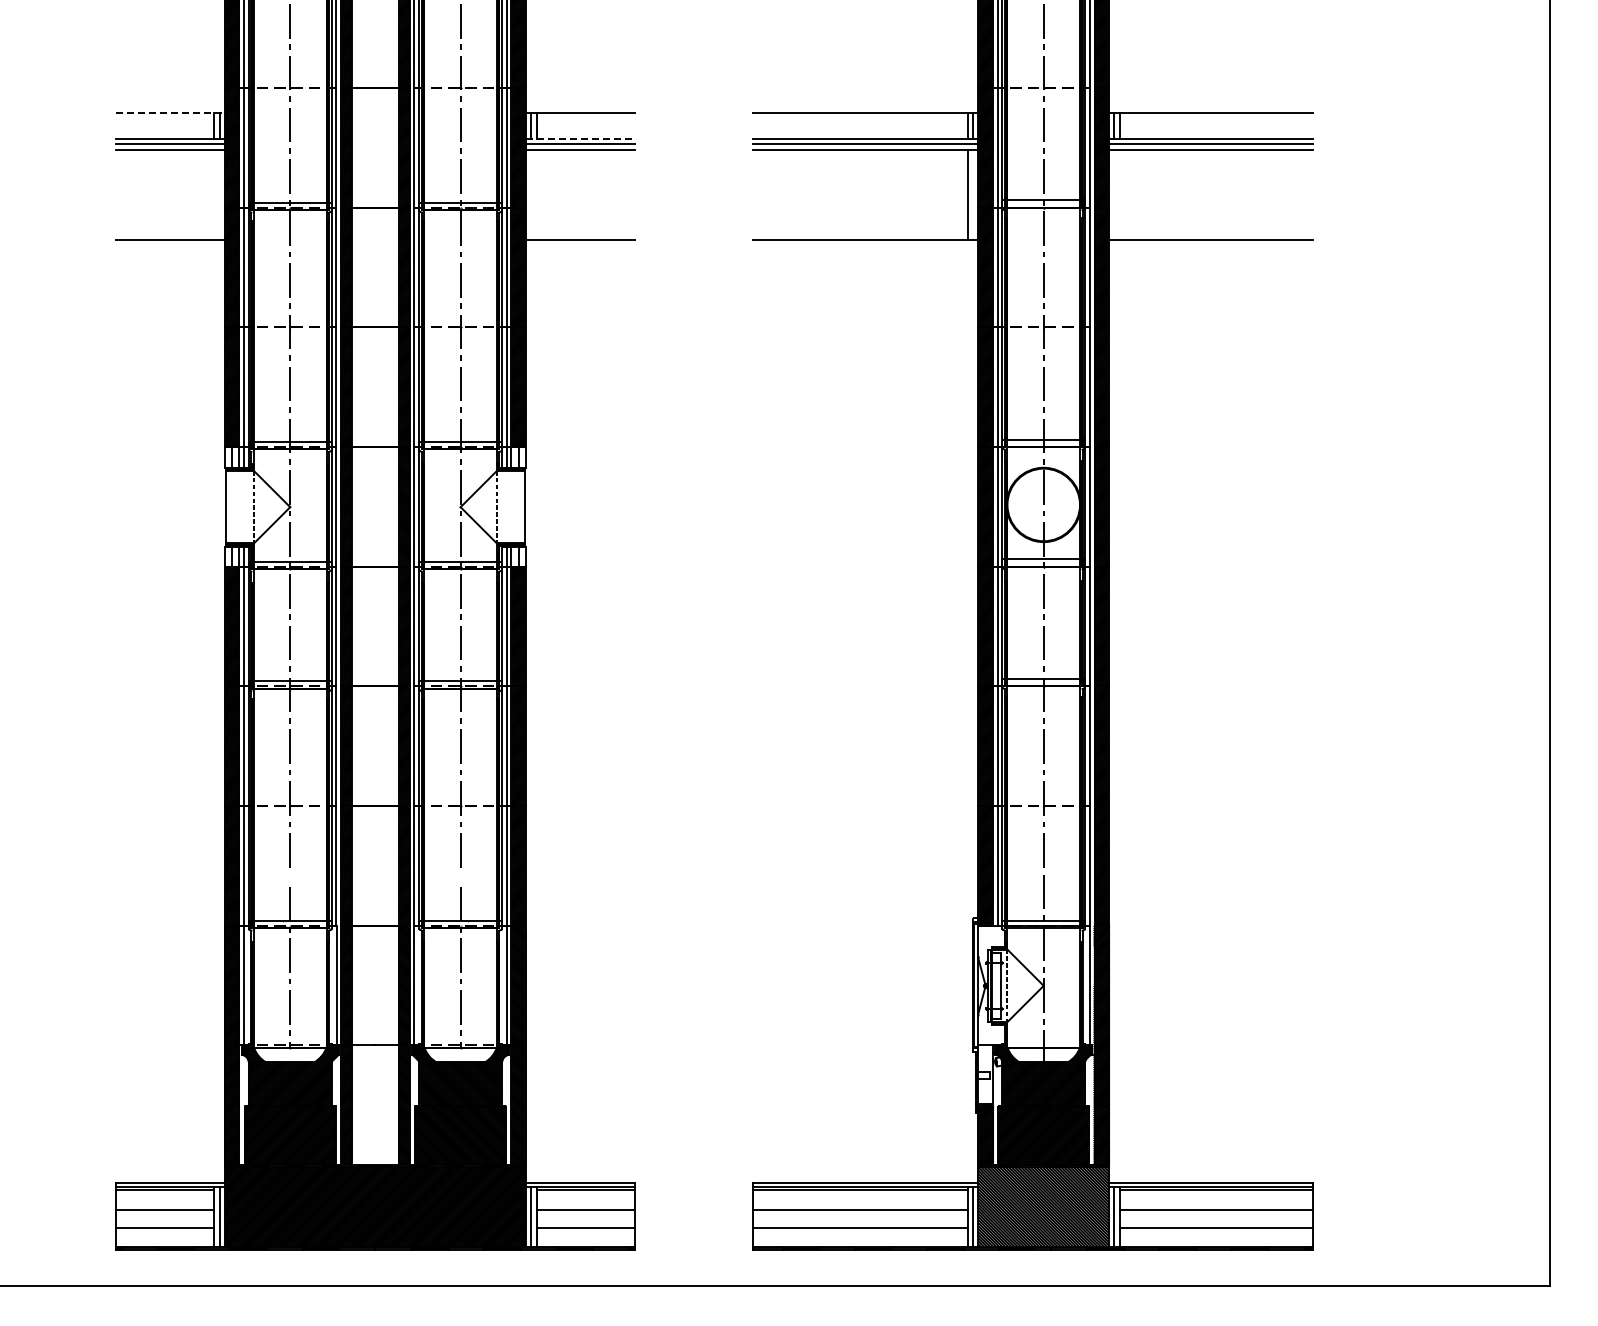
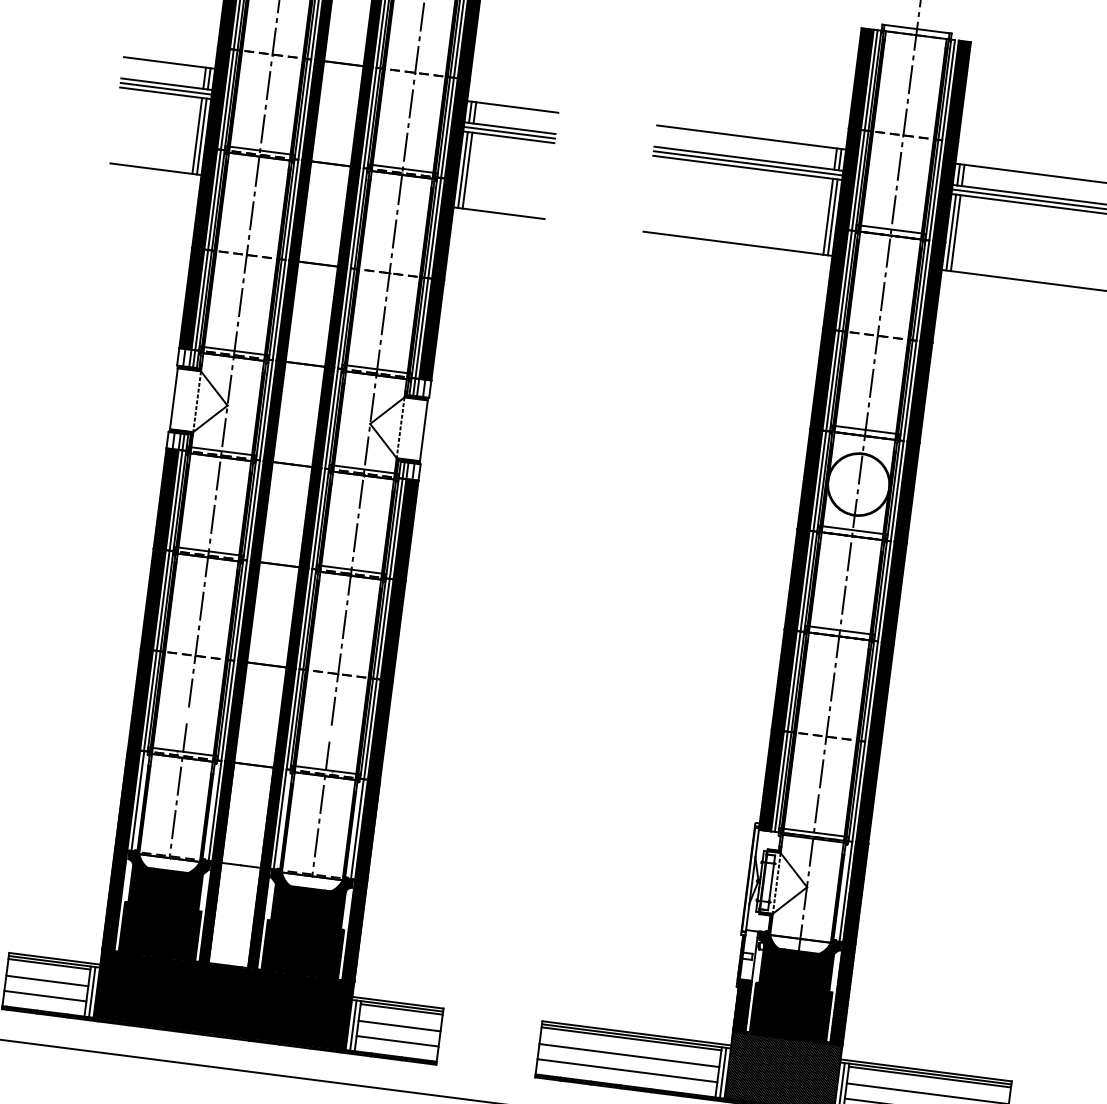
line: (171, 113) -> (170, 63), dashed -> solid
line: (580, 138) -> (510, 128), dashed -> solid
line: (214, 194) -> (197, 135), added
line: (219, 194) -> (201, 136), added
line: (531, 194) -> (463, 169), added
line: (536, 194) -> (467, 170), added
line: (973, 194) -> (833, 217), added
line: (1114, 194) -> (951, 232), added
line: (1119, 194) -> (955, 232), added

